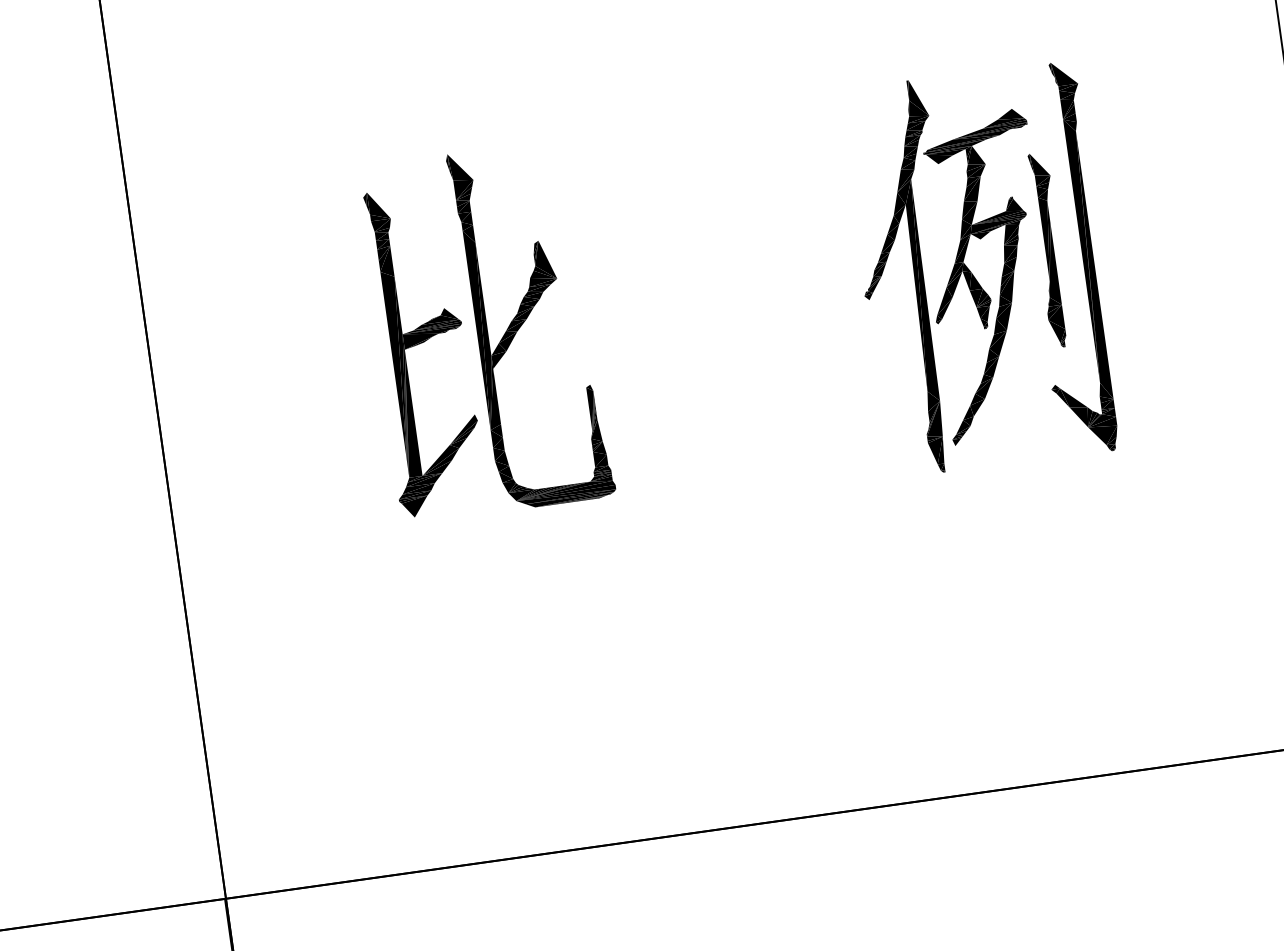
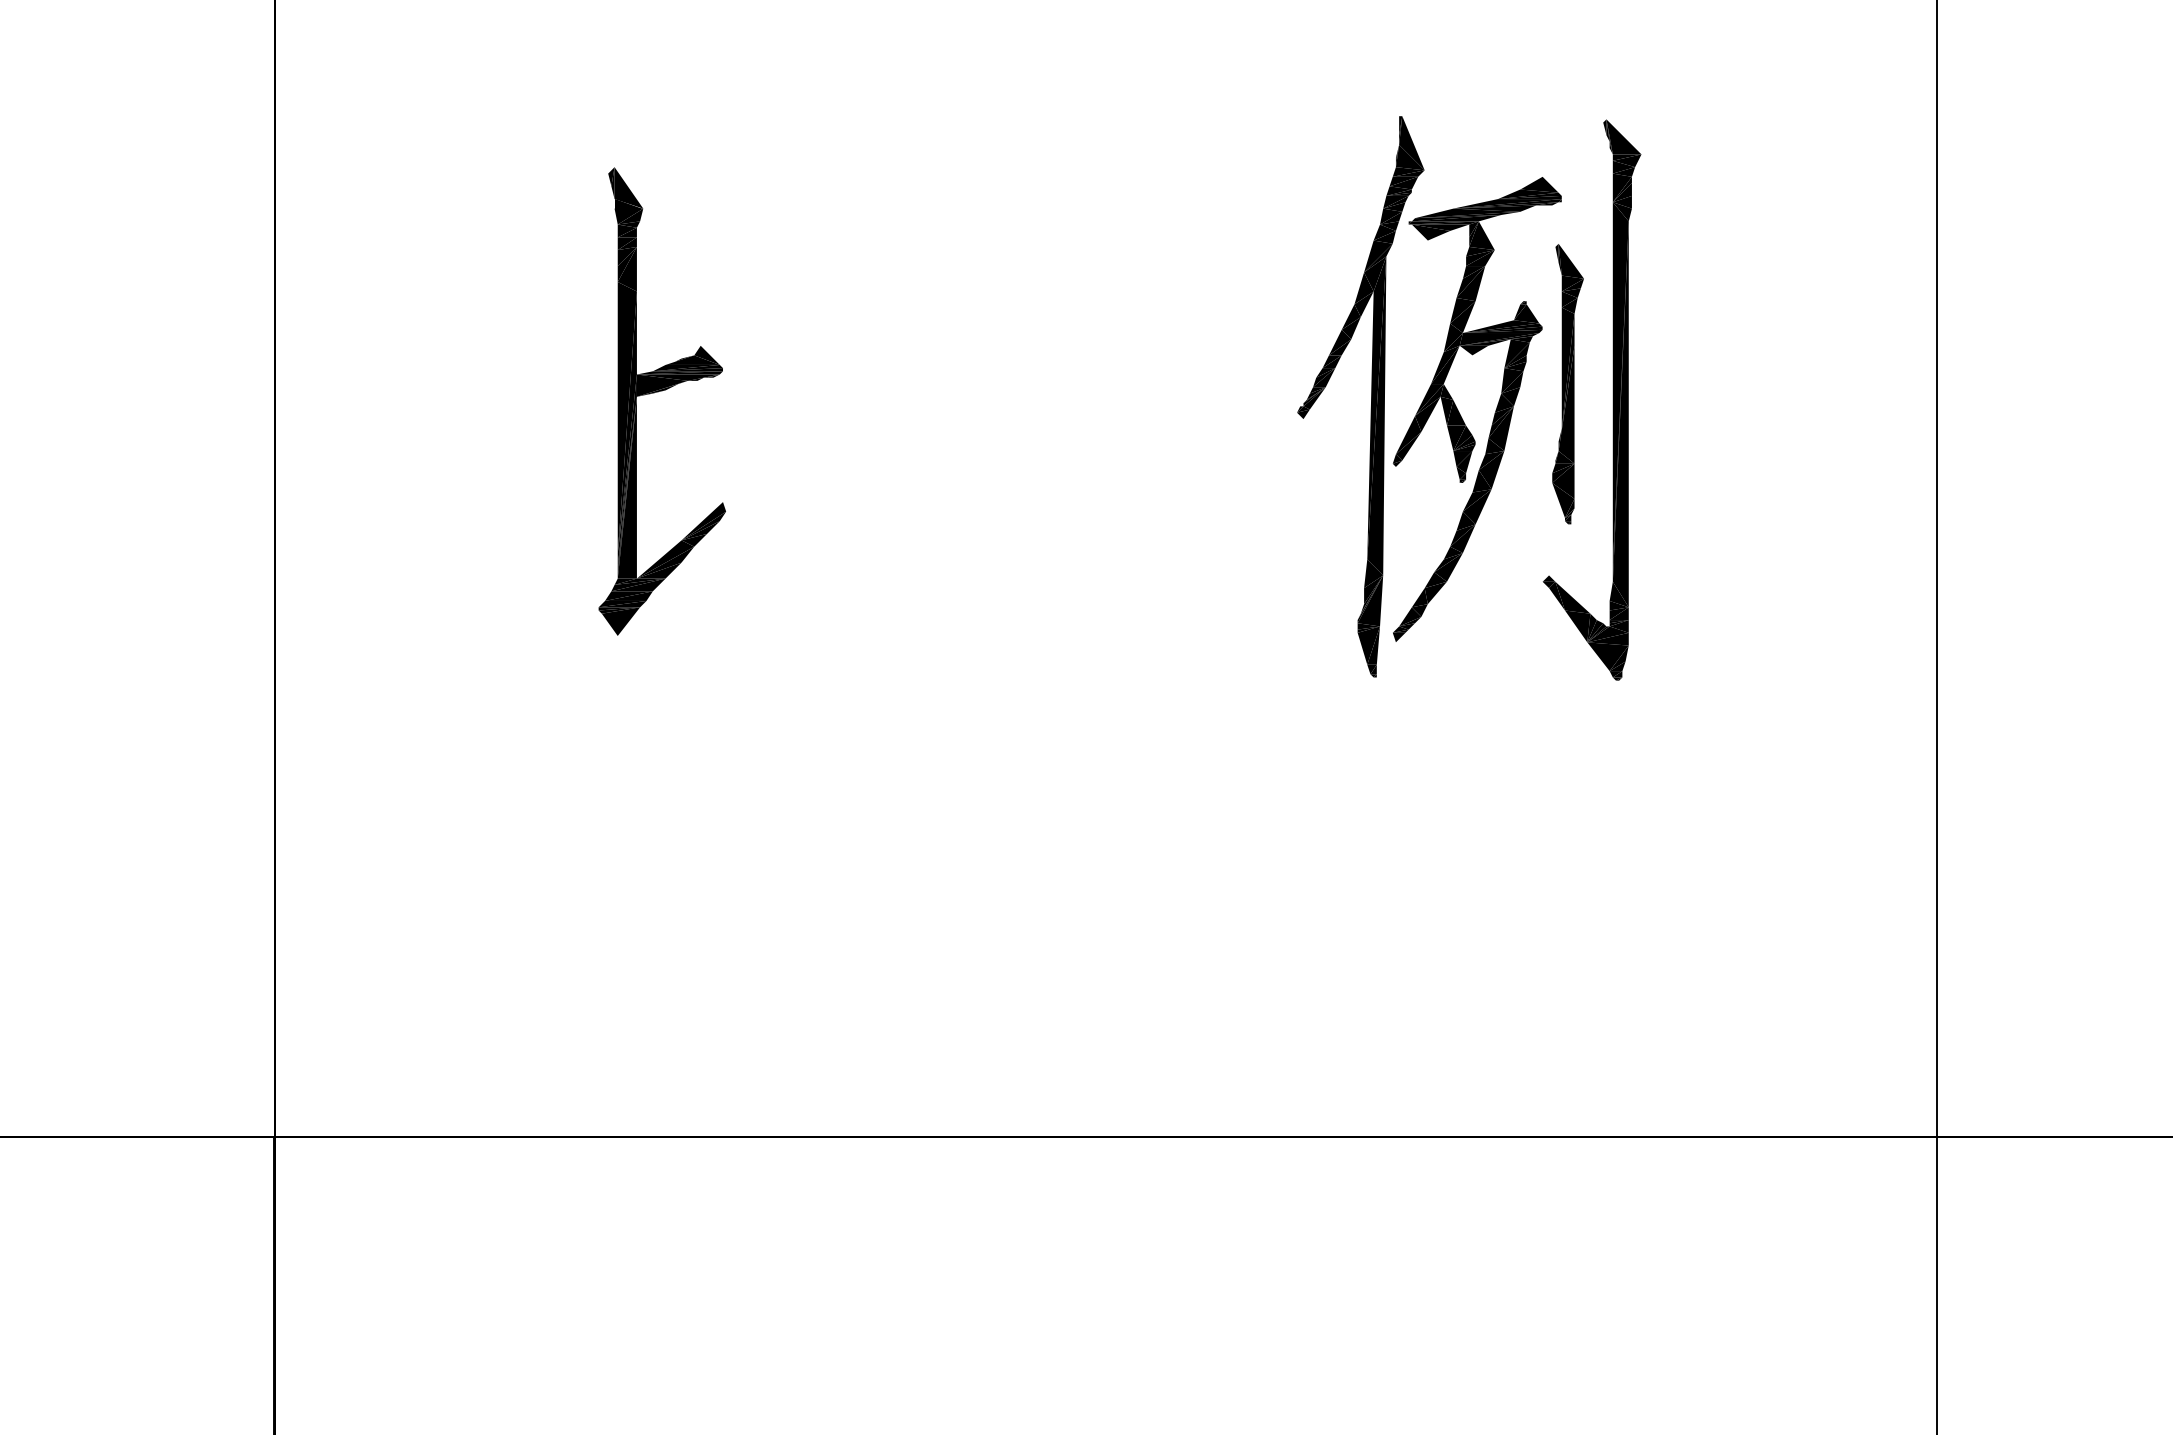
part: (525, 321) -> (812, 380), removed

